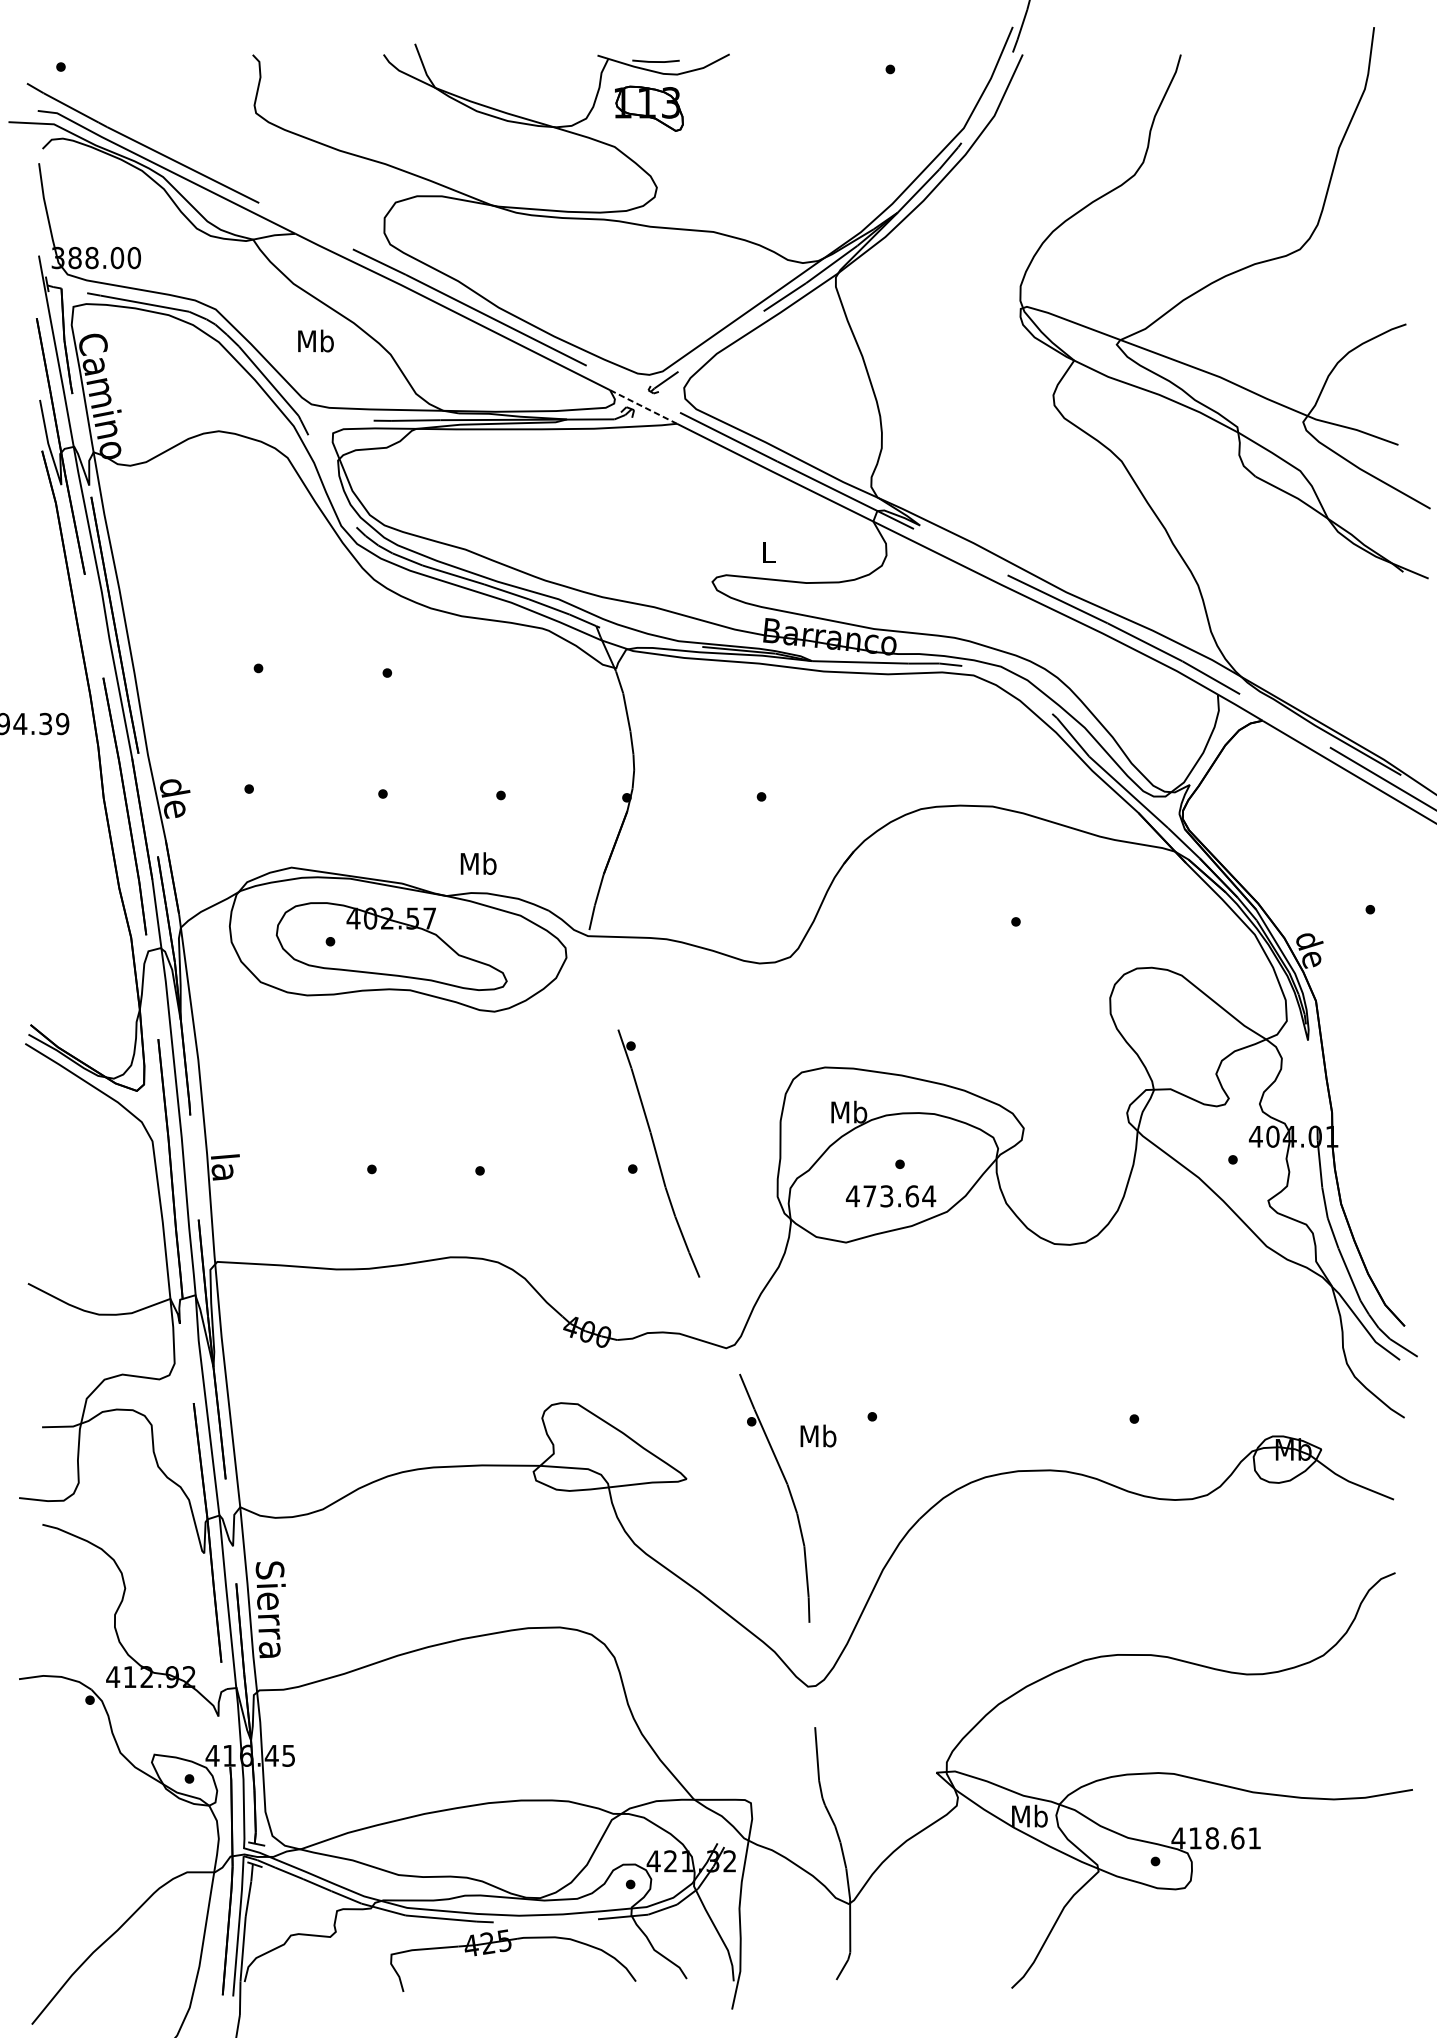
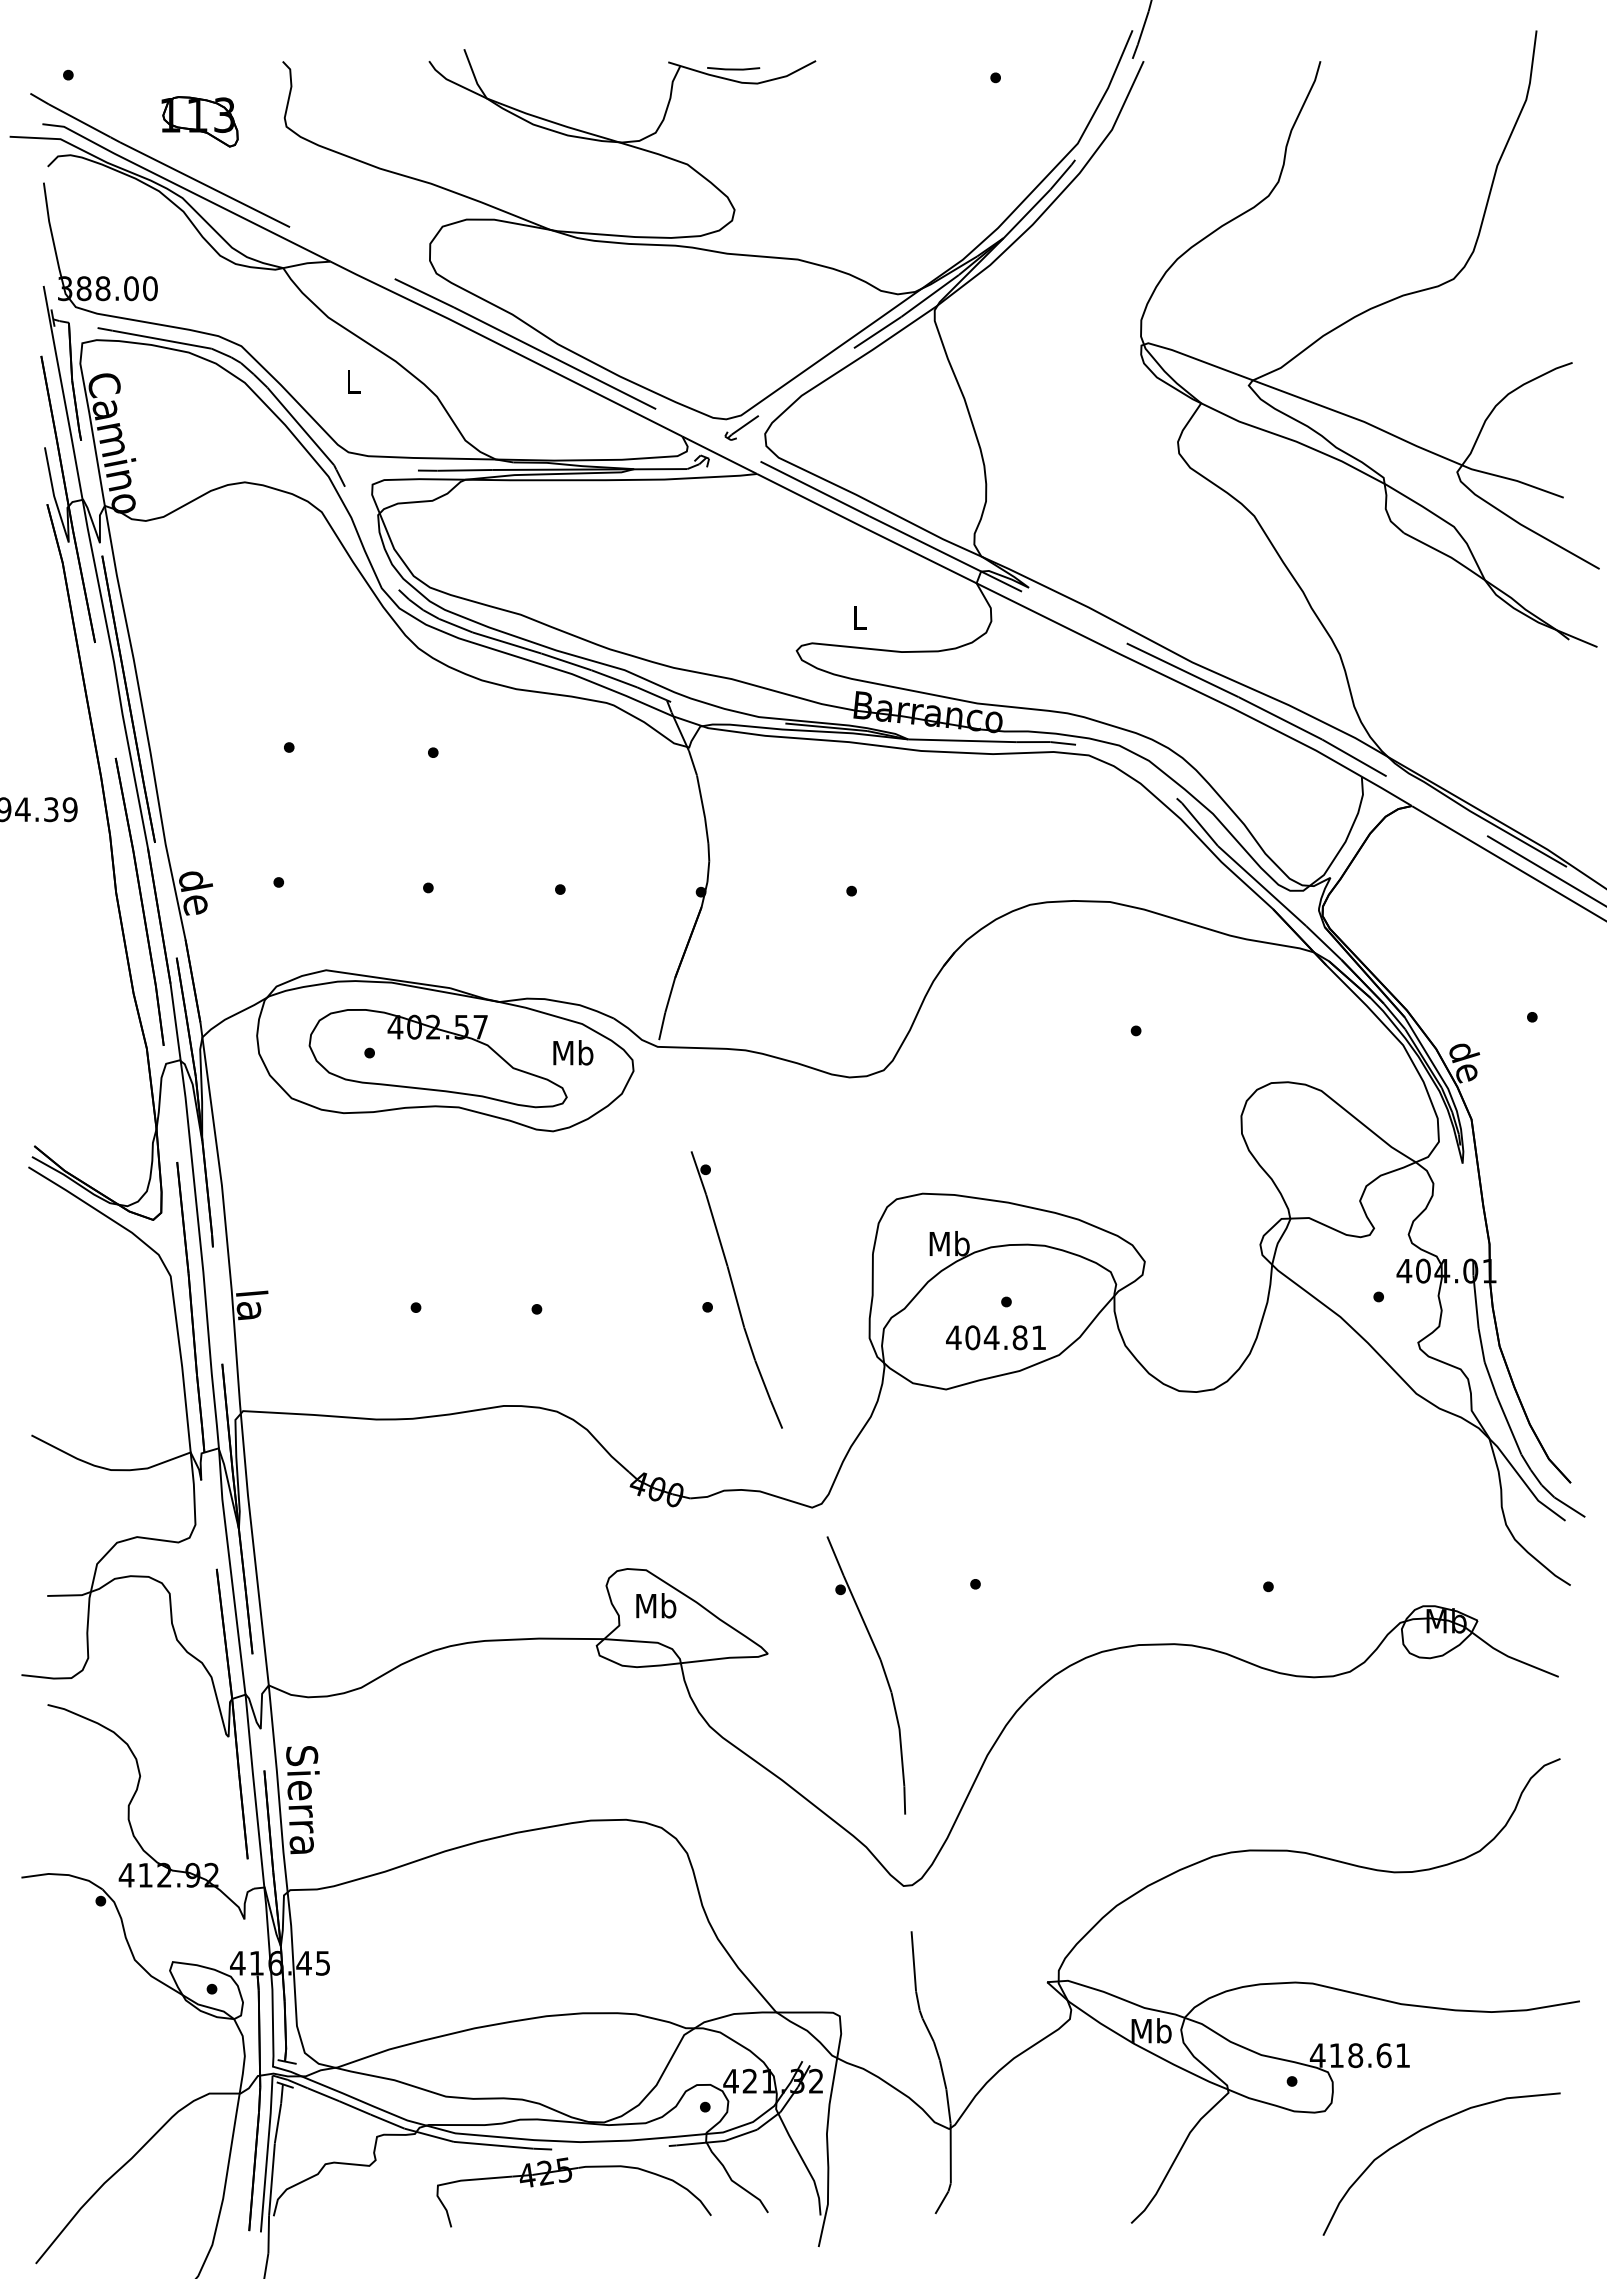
part: (648, 108) -> (199, 121), moved
text: (316, 341) -> (353, 381), Mb -> L
line: (643, 407) -> (719, 455), dashed -> solid
text: (478, 863) -> (573, 1052), moved
text: (899, 1196) -> (1005, 1337), 473.64 -> 404.81
text: (818, 1435) -> (656, 1605), moved
curve: (1273, 1904) -> (1424, 2129), added

